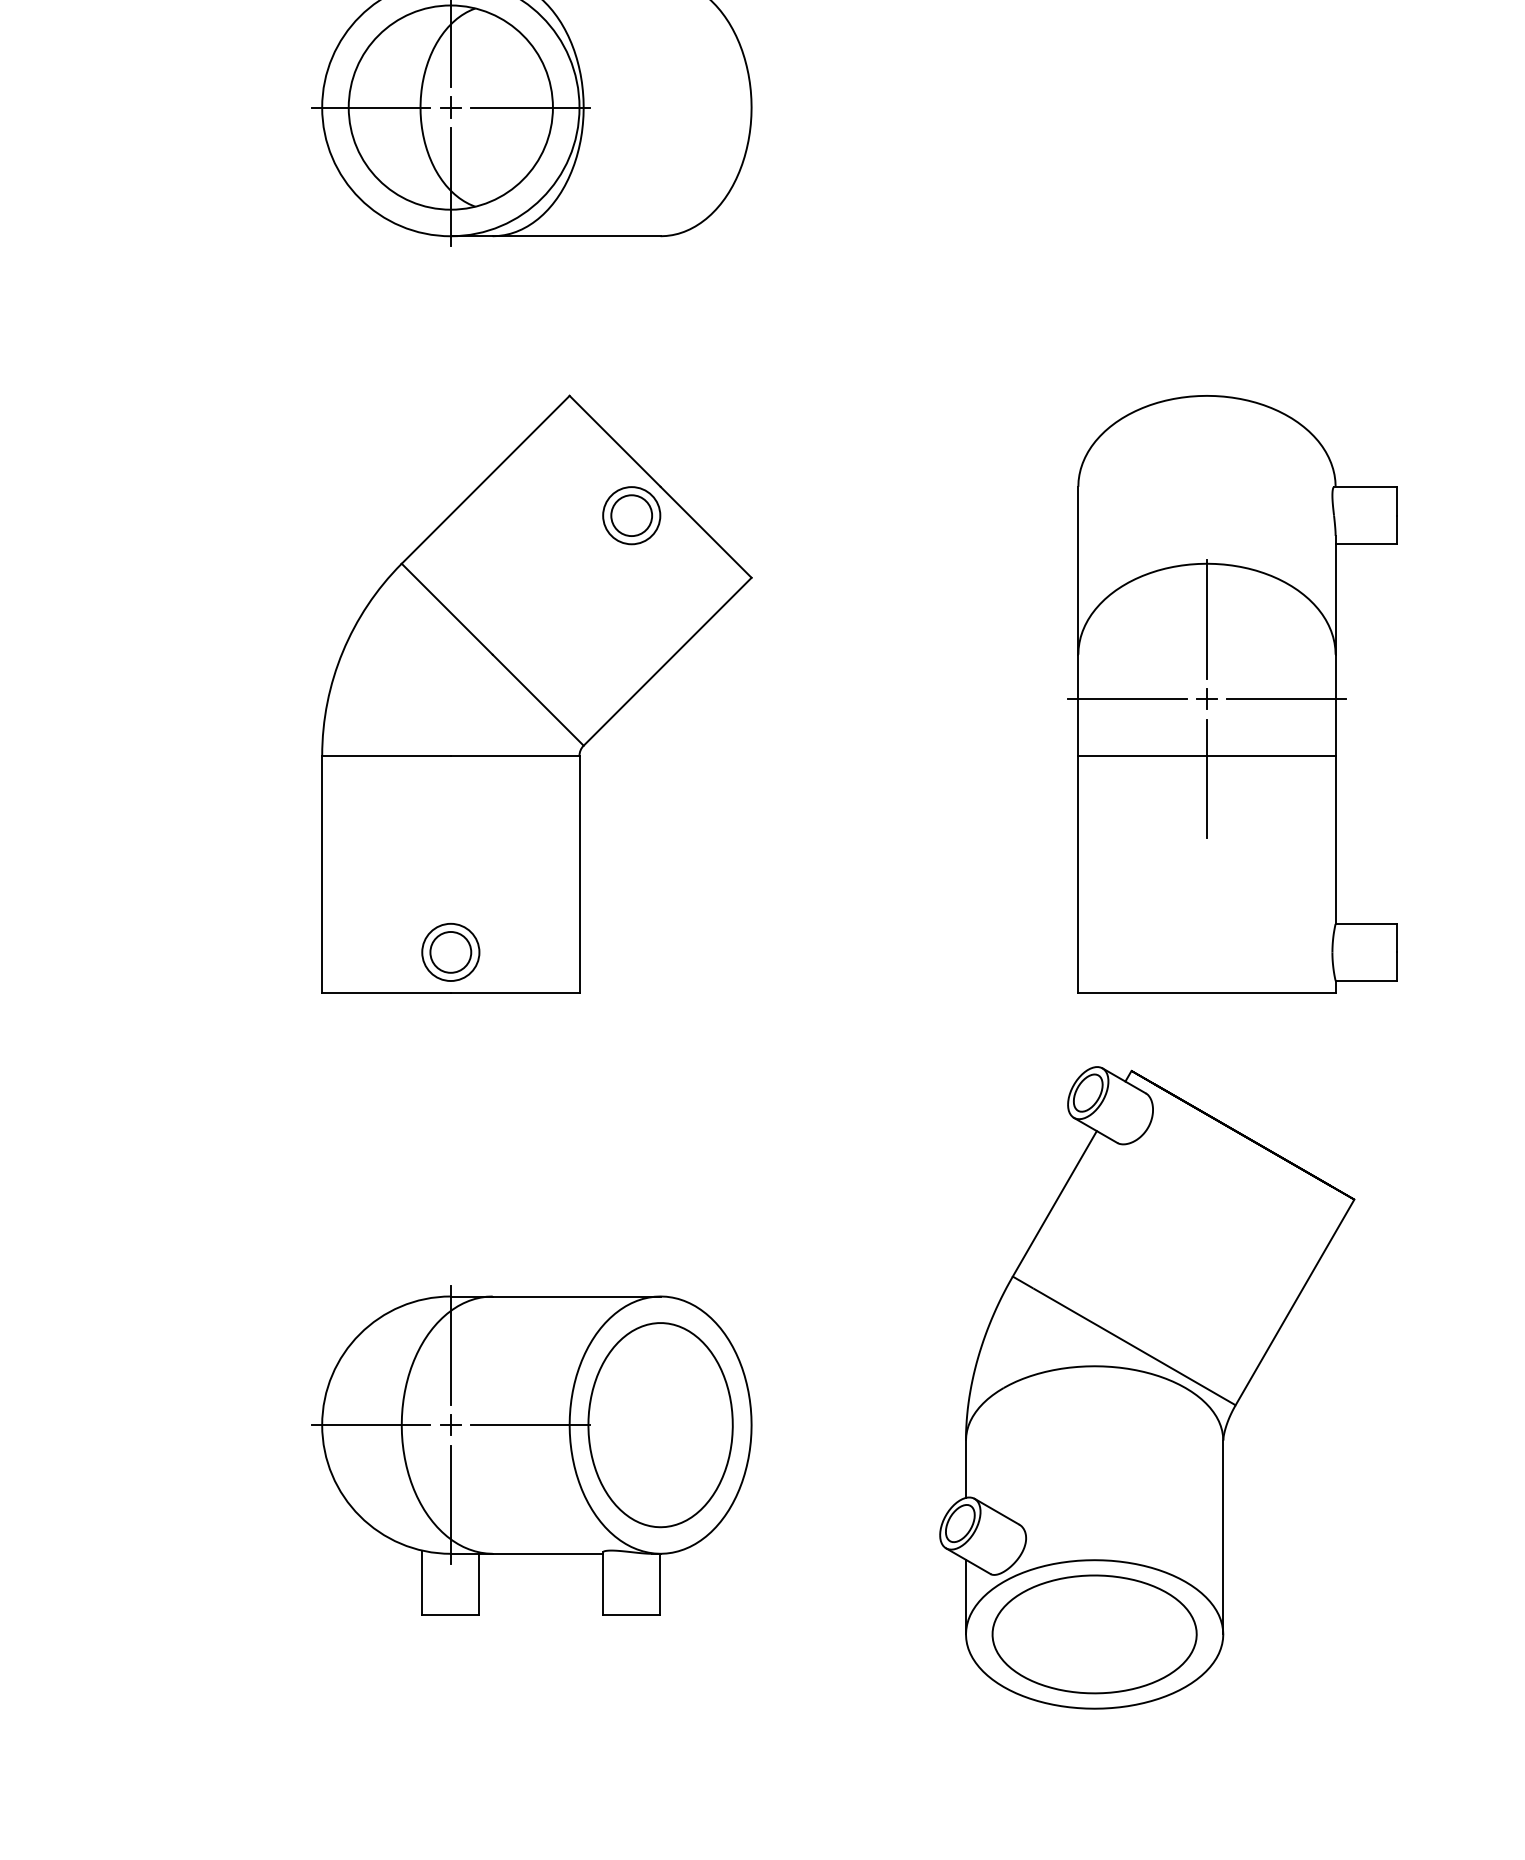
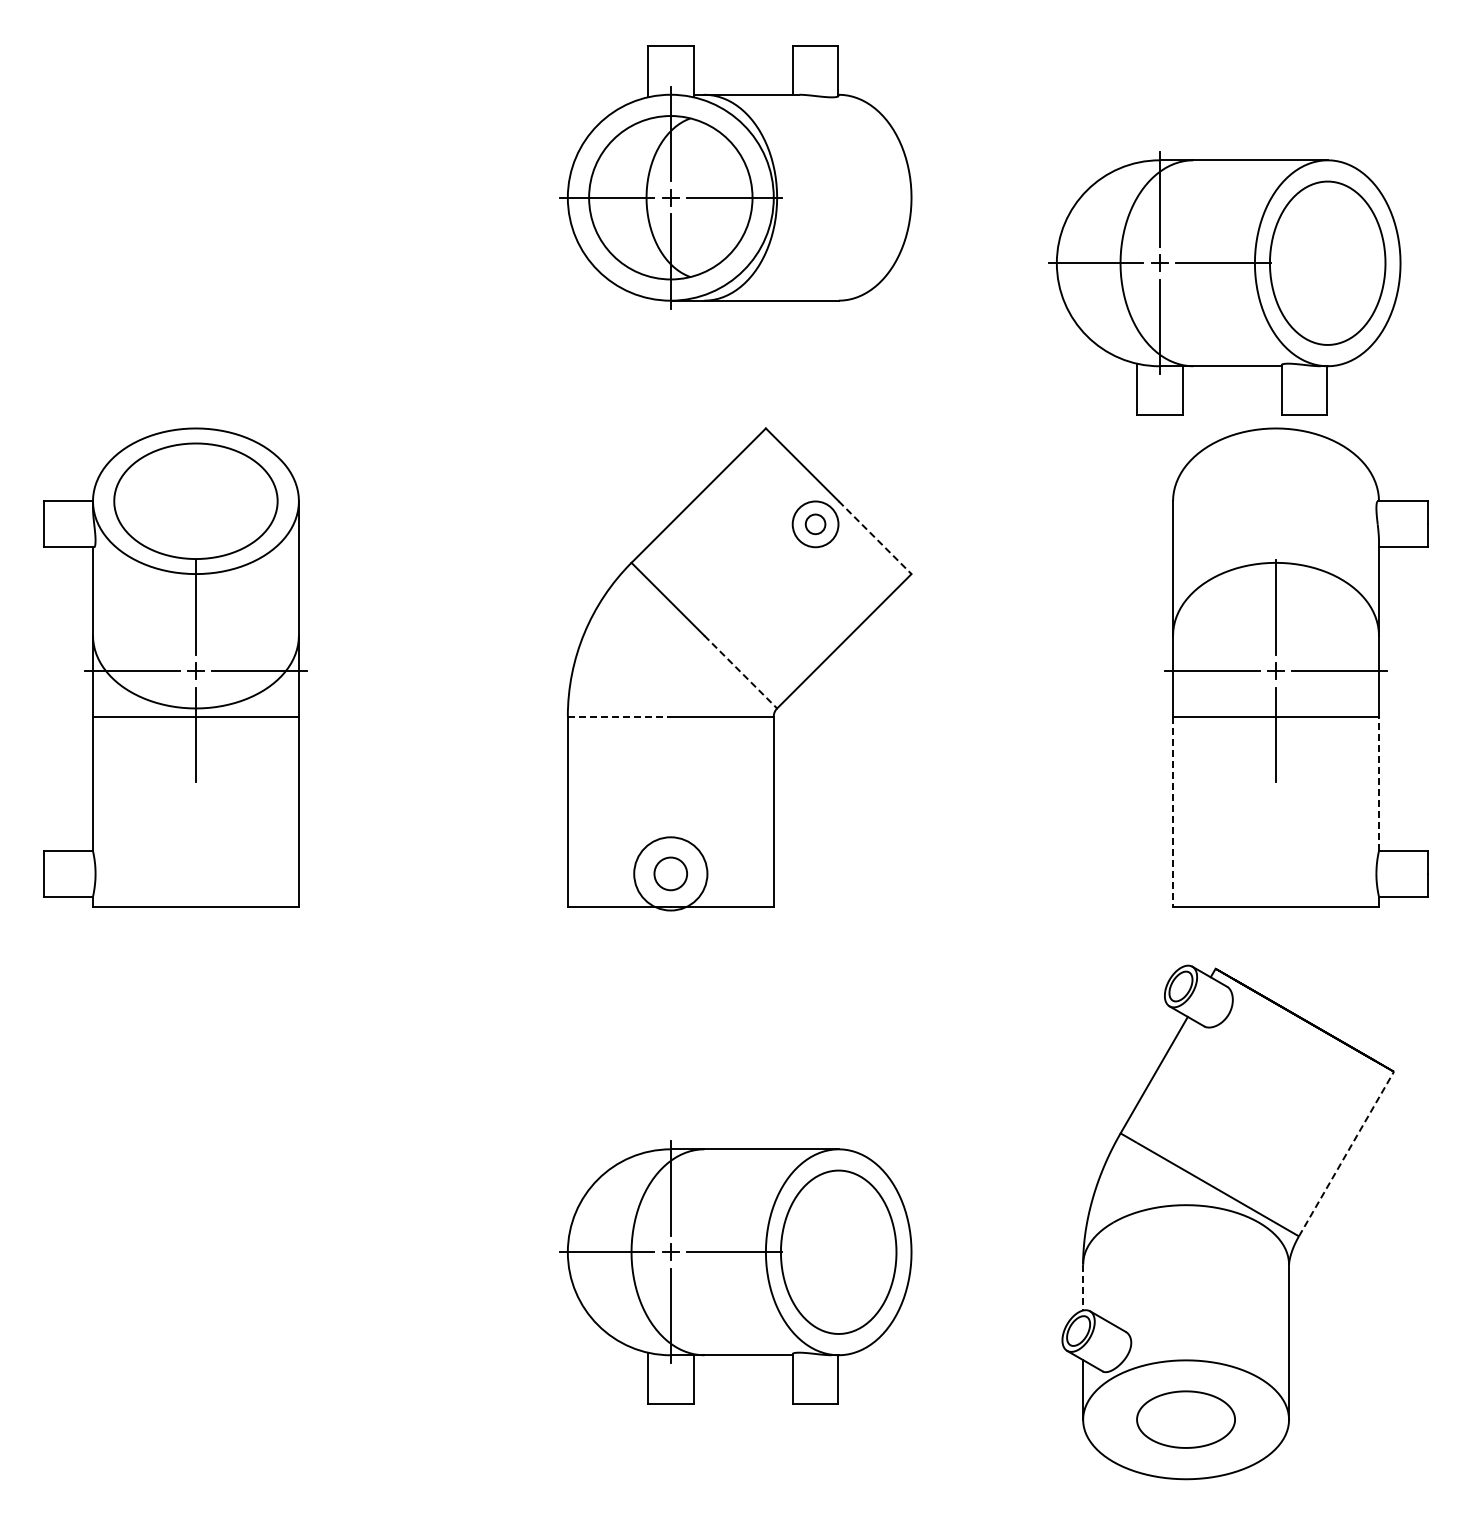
part: (1142, 214) -> (1224, 283), added
circle: (631, 515) -> (815, 524), size x0.6
line: (706, 533) -> (875, 538), solid -> dashed
line: (539, 700) -> (741, 672), solid -> dashed
line: (386, 755) -> (619, 716), solid -> dashed
line: (1336, 839) -> (1379, 783), solid -> dashed
line: (1078, 875) -> (1173, 812), solid -> dashed
circle: (450, 951) -> (670, 873), size x1.6
line: (1295, 1301) -> (1346, 1153), solid -> dashed
line: (966, 1469) -> (1083, 1287), solid -> dashed
part: (1093, 1634) -> (1185, 1419), size x0.6

